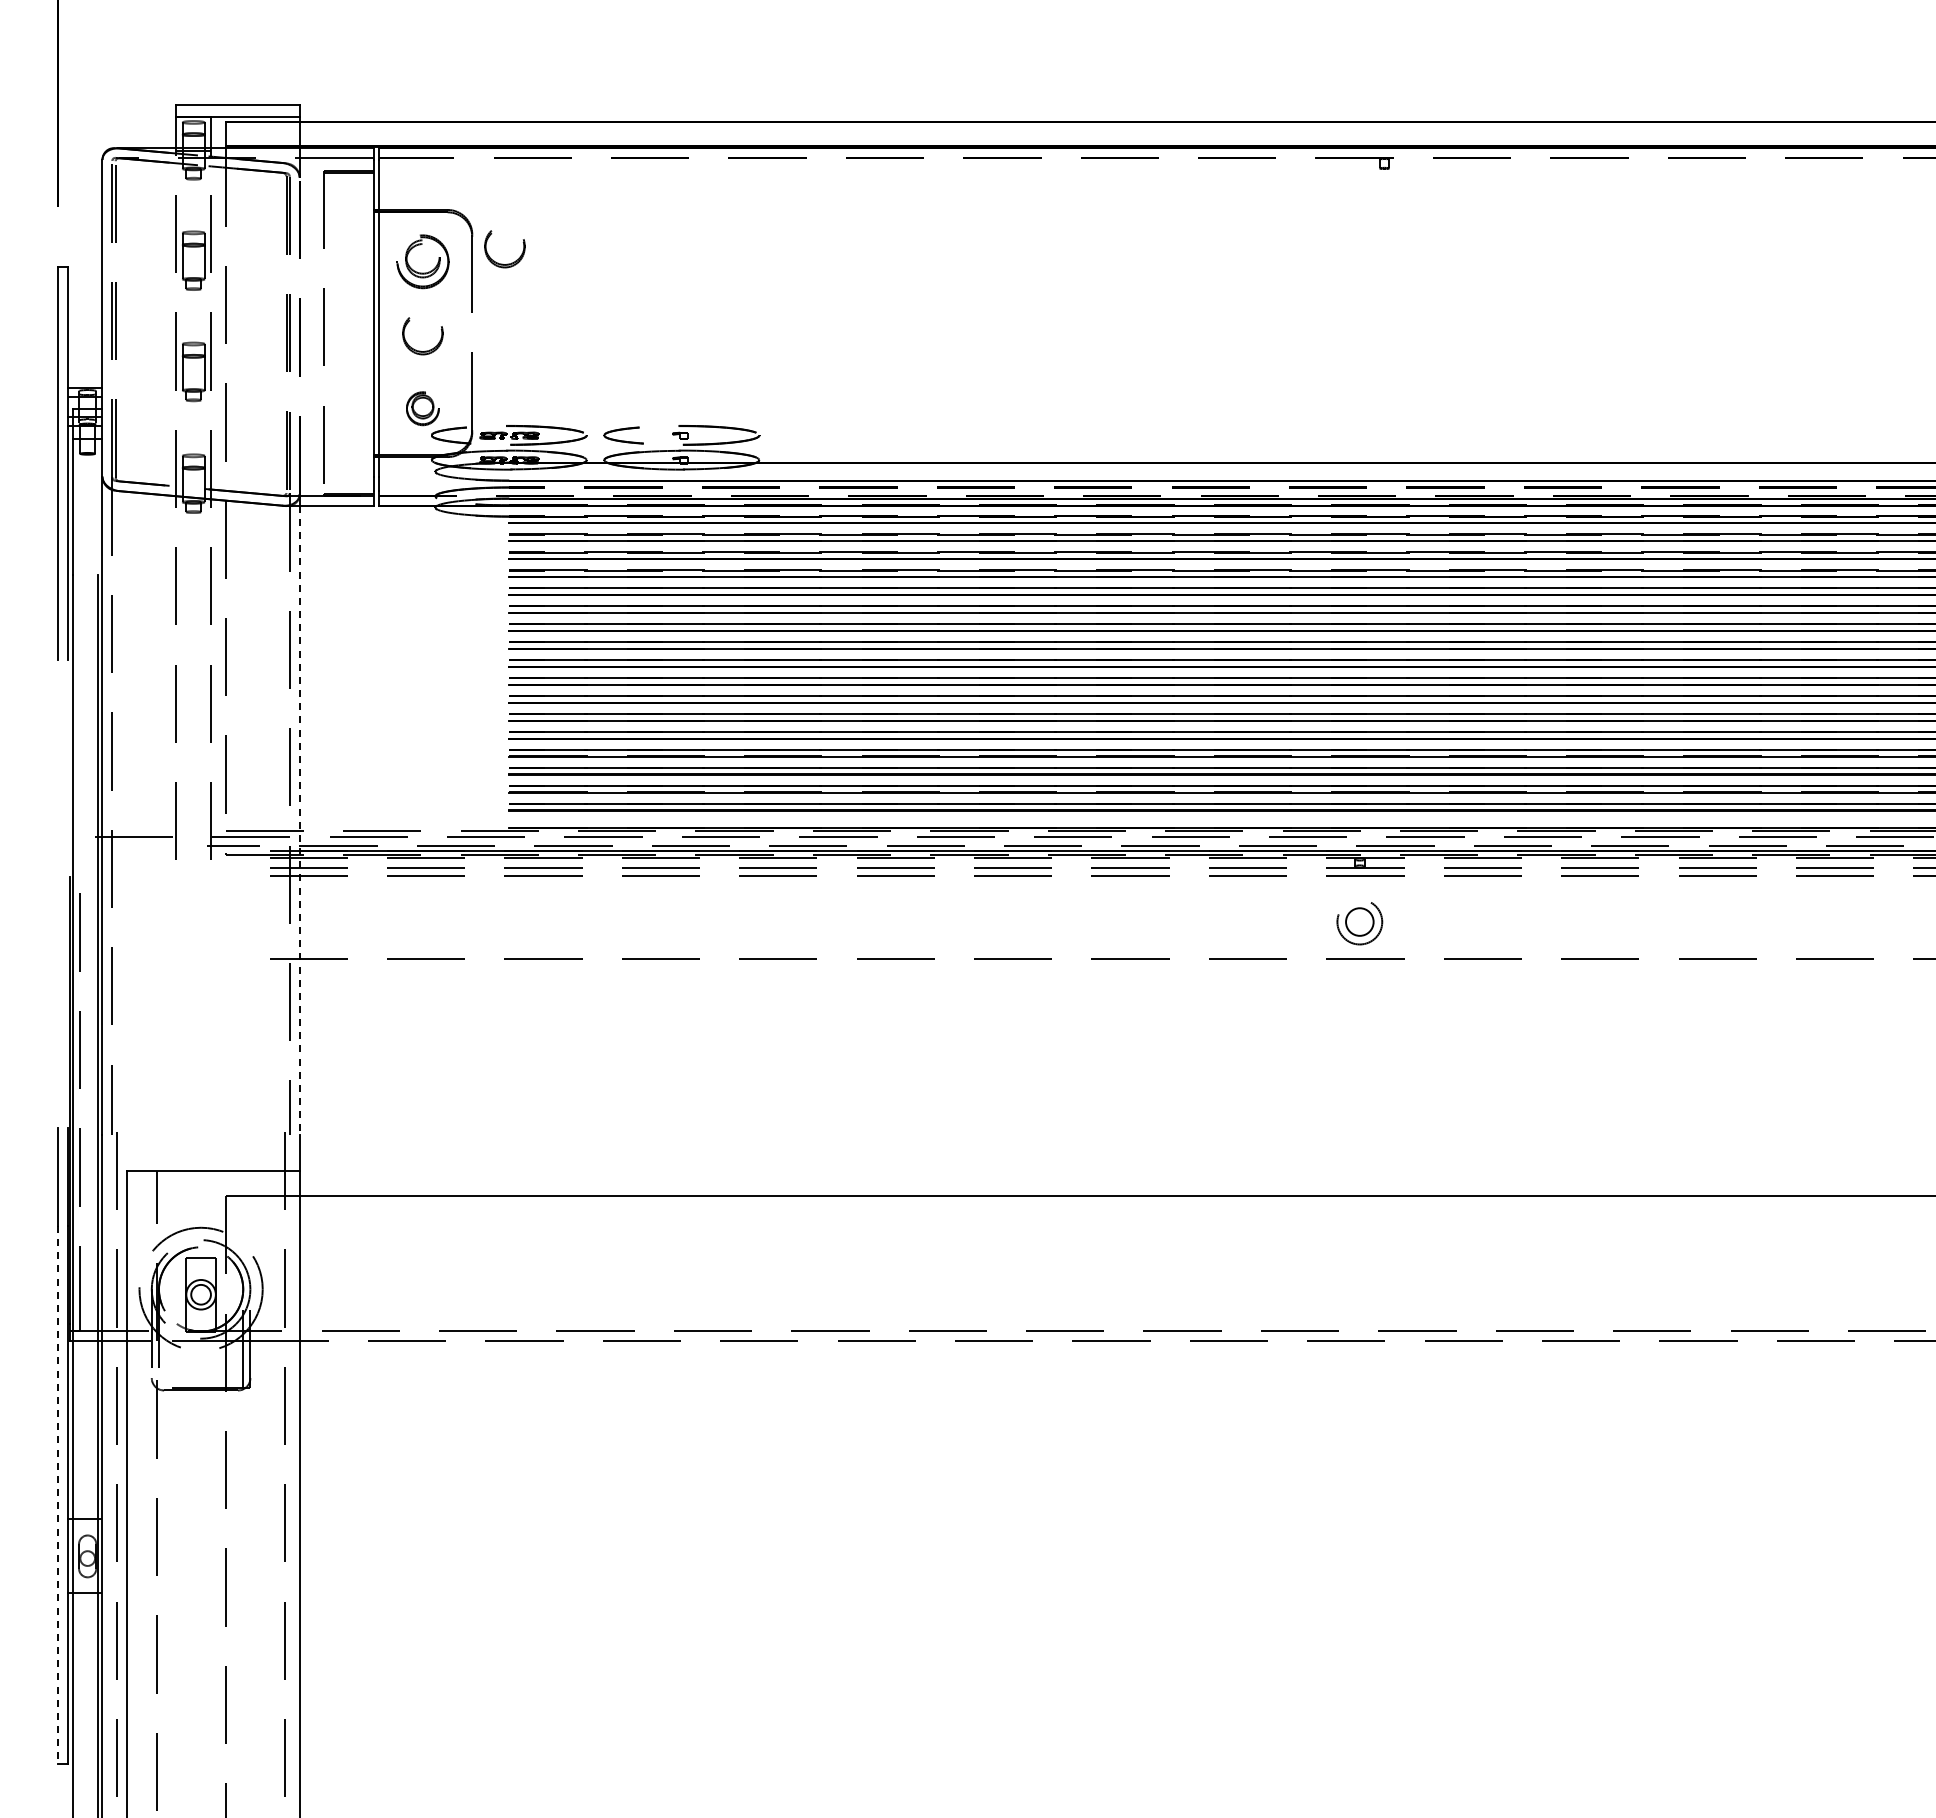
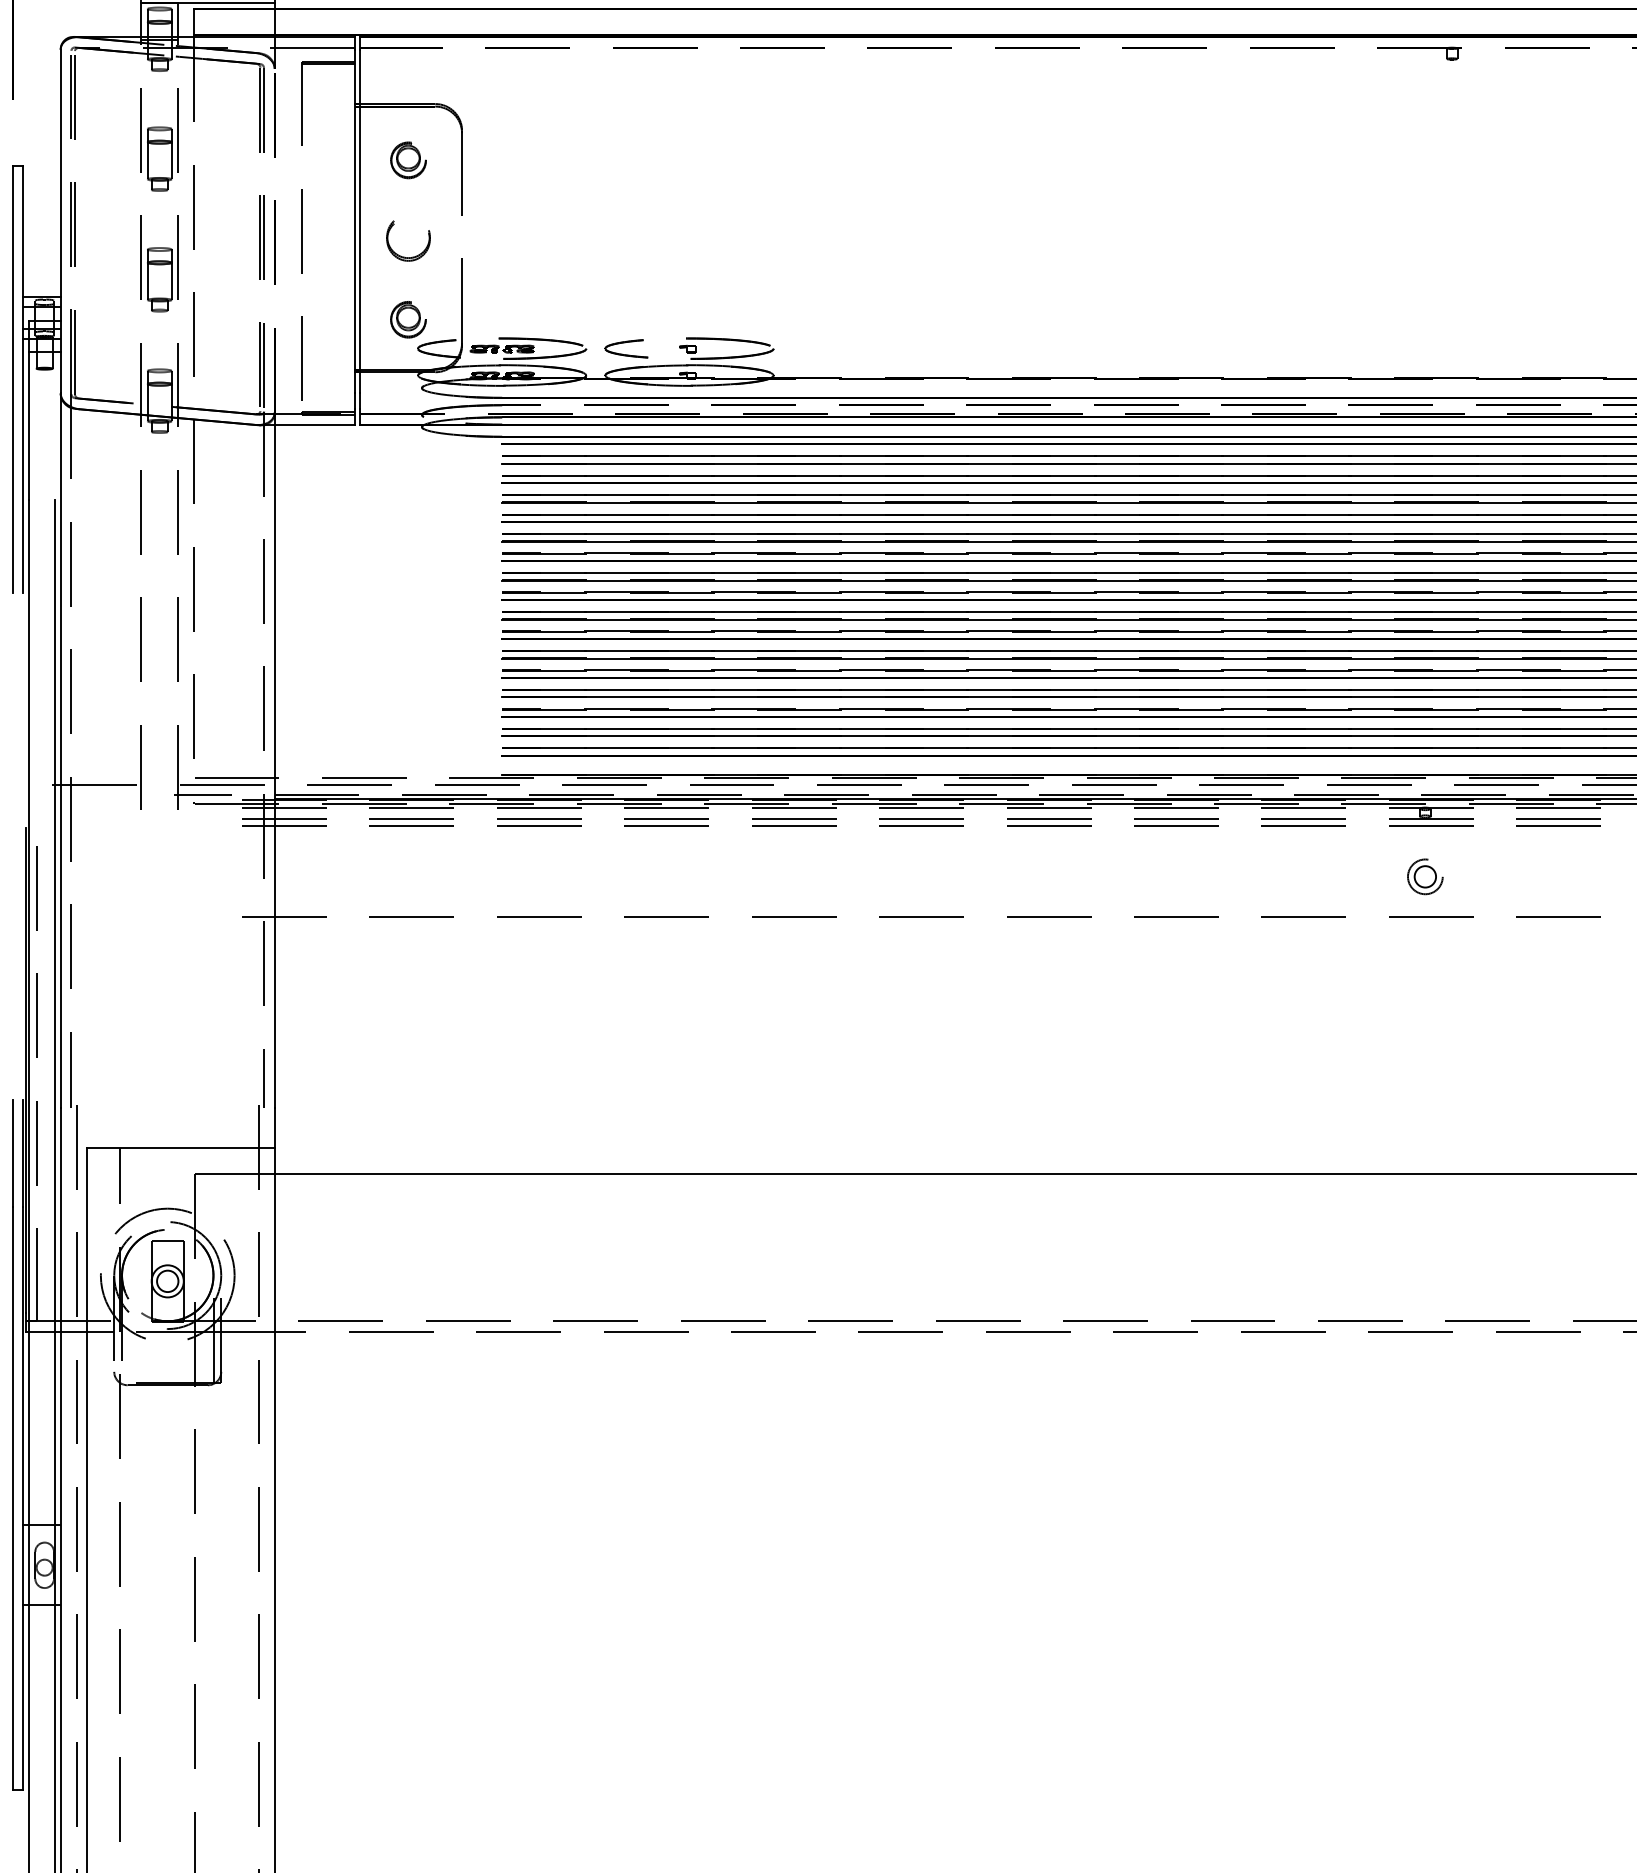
part: (422, 261) -> (408, 159), size x0.62
part: (502, 263) -> (494, 162), removed
line: (299, 820) -> (274, 766), dashed -> solid
part: (1359, 921) -> (1424, 876), size x0.71
line: (58, 1494) -> (12, 1498), dashed -> solid

